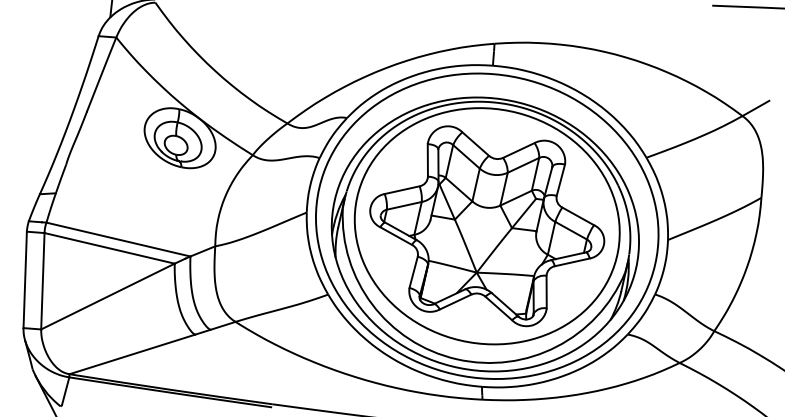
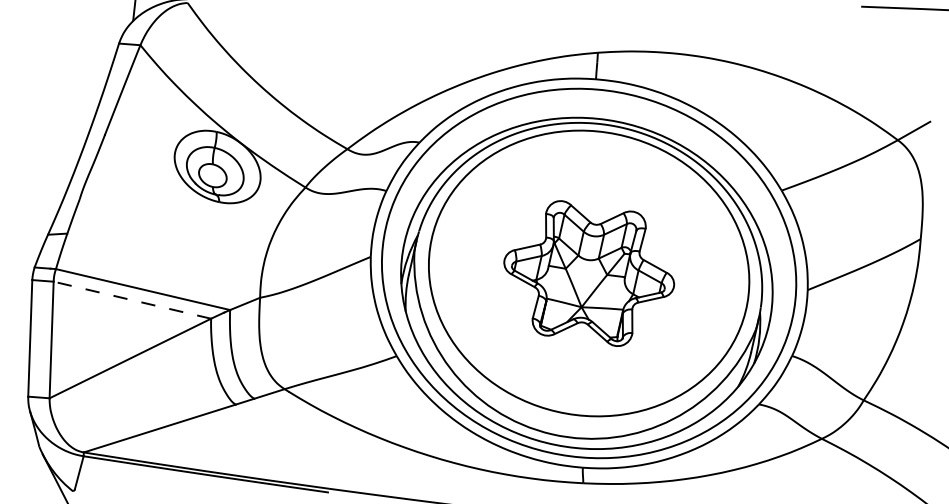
part: (487, 226) -> (589, 273), size x0.6
line: (109, 248) -> (132, 300), solid -> dashed

